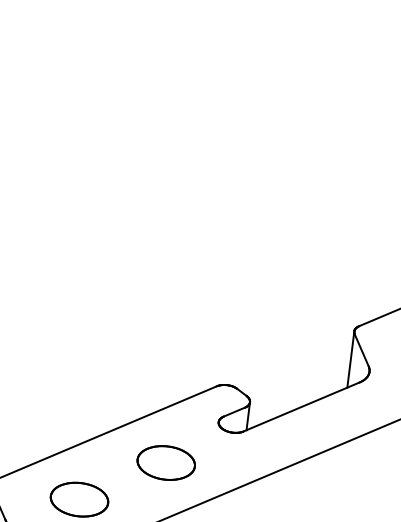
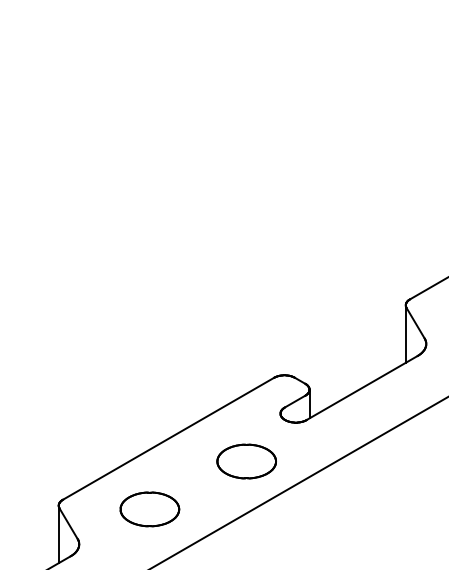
part: (166, 462) -> (246, 461), moved

